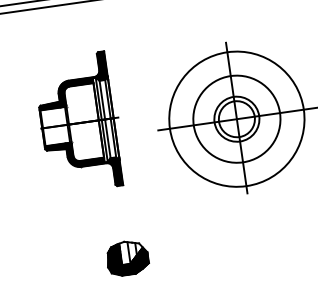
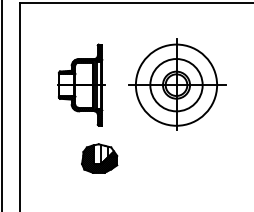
part: (79, 122) -> (81, 84), moved
part: (127, 258) -> (99, 158), size x1.43

